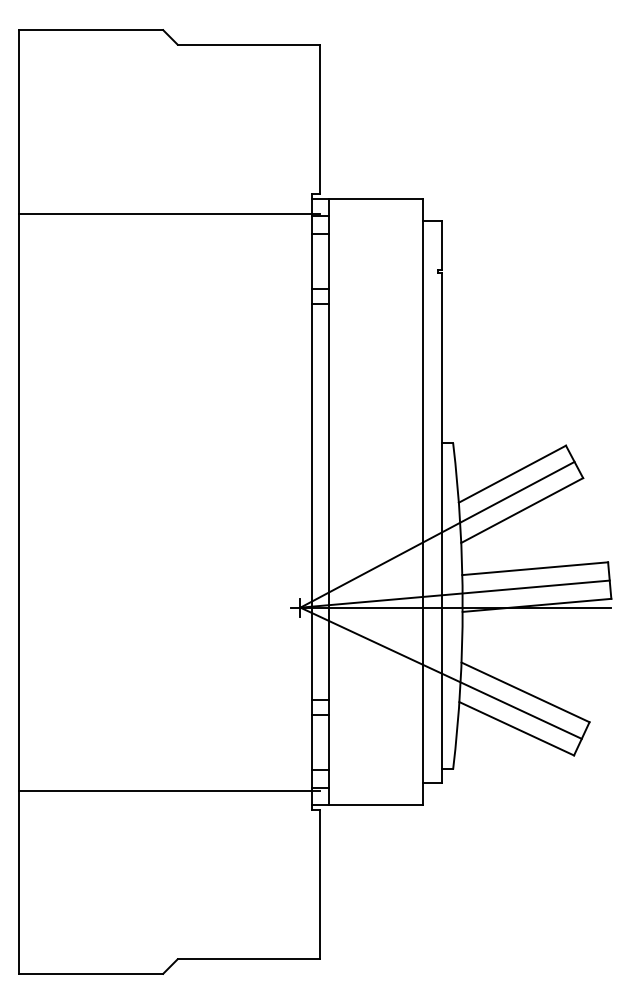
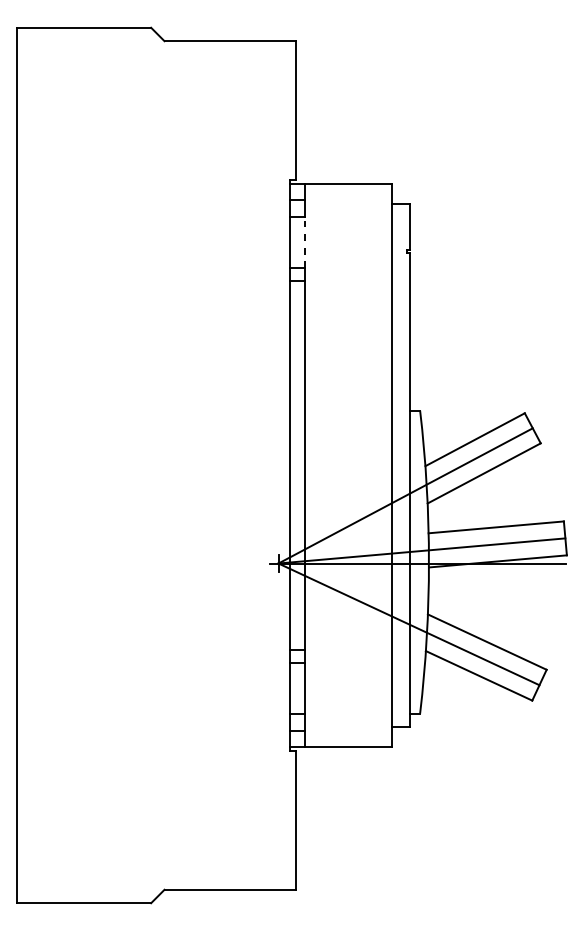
line: (168, 213) -> (156, 197), removed
line: (329, 261) -> (305, 242), solid -> dashed
line: (168, 791) -> (156, 734), removed

